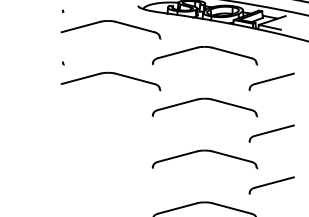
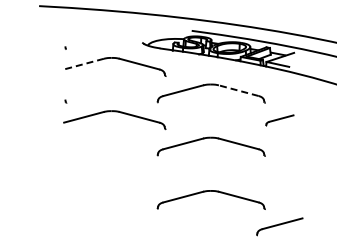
line: (81, 27) -> (84, 64), solid -> dashed
line: (231, 52) -> (238, 90), solid -> dashed
part: (271, 81) -> (279, 120), size x0.6
part: (271, 133) -> (279, 173), removed

